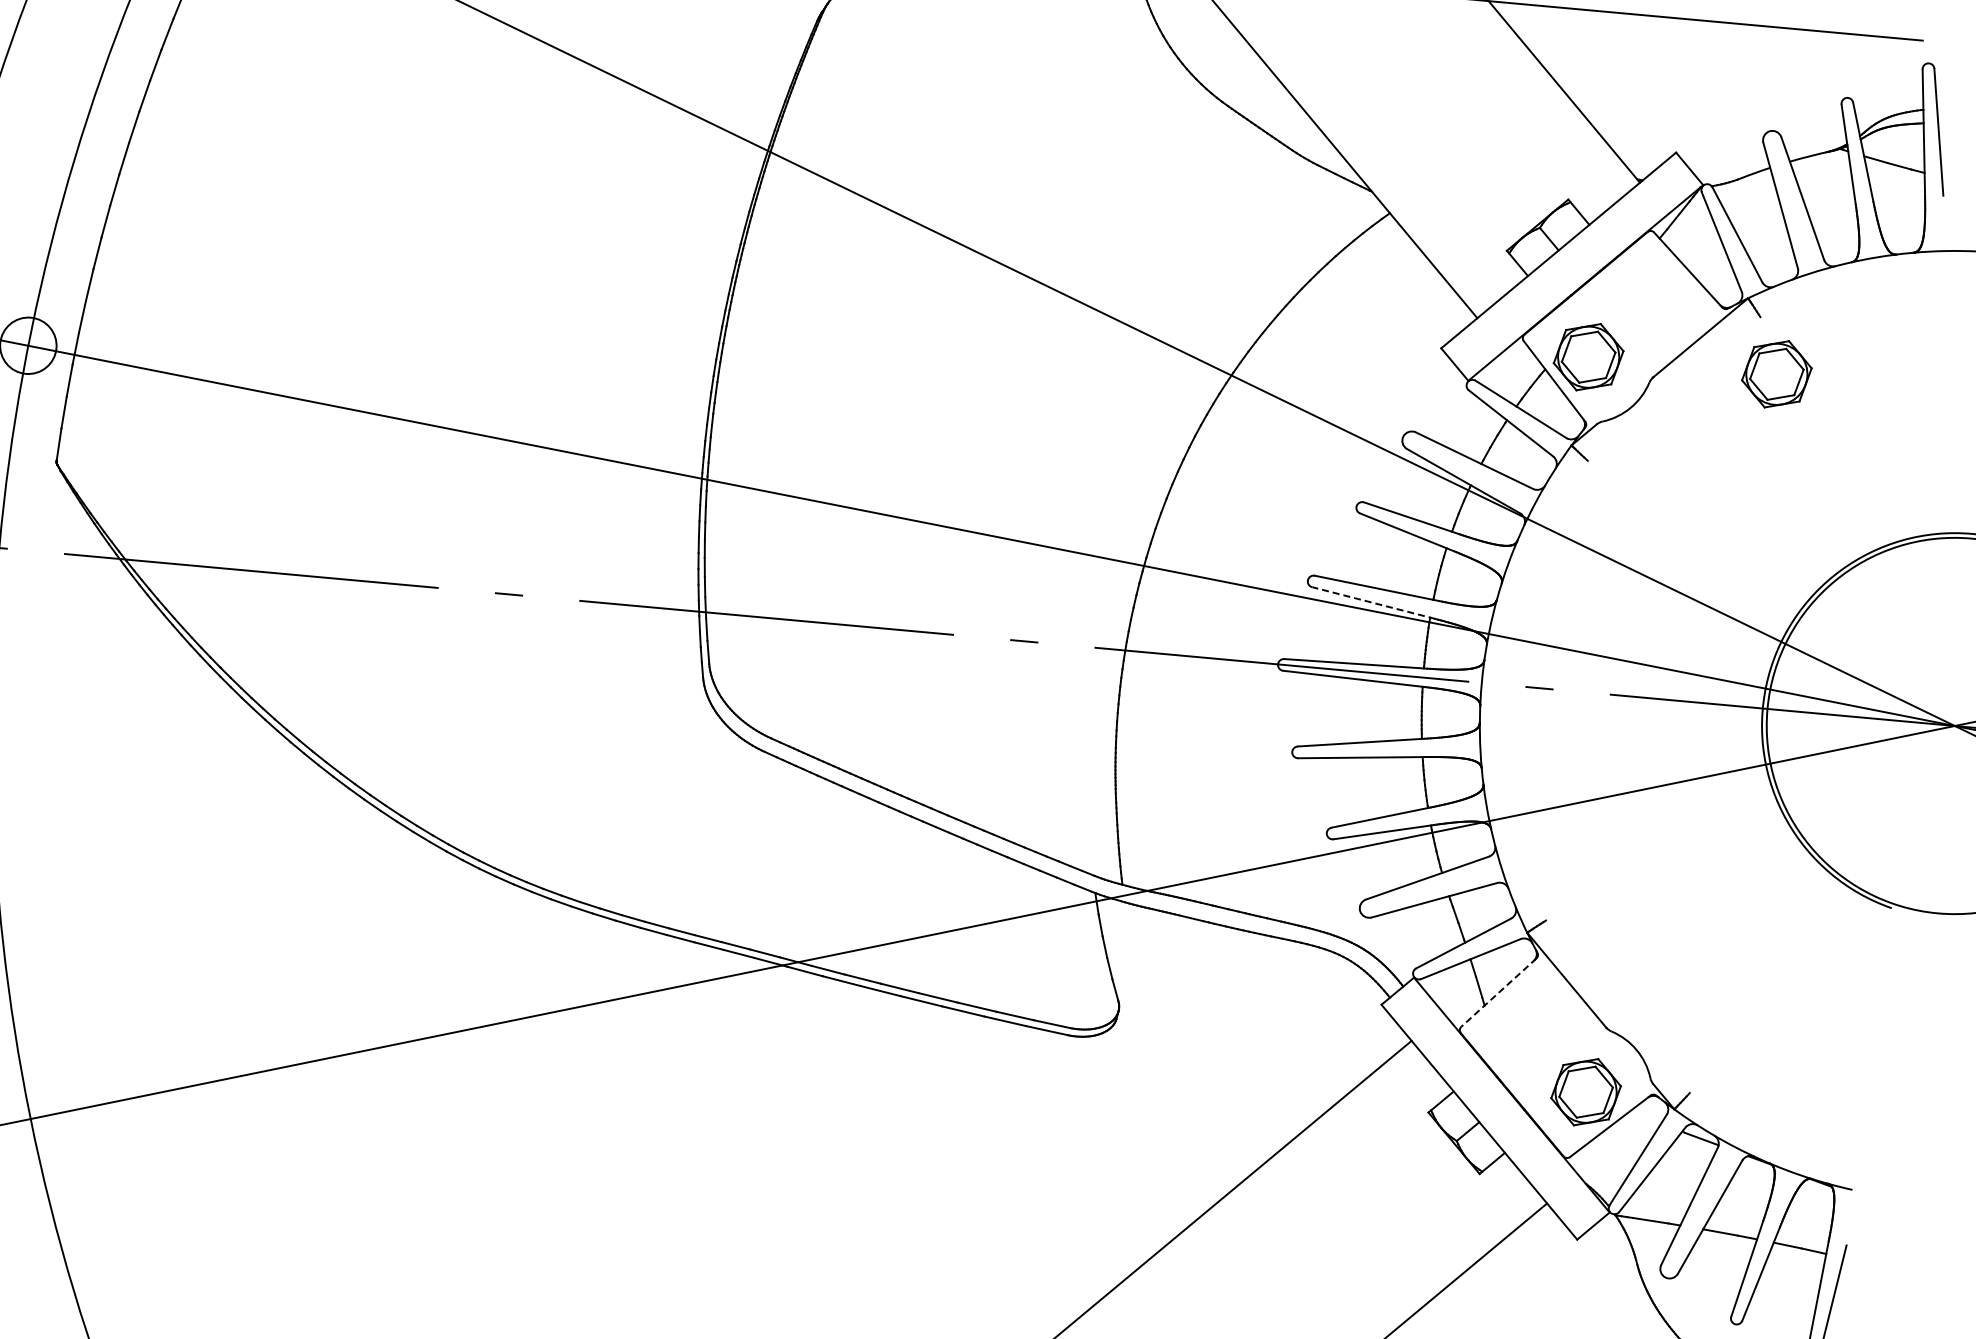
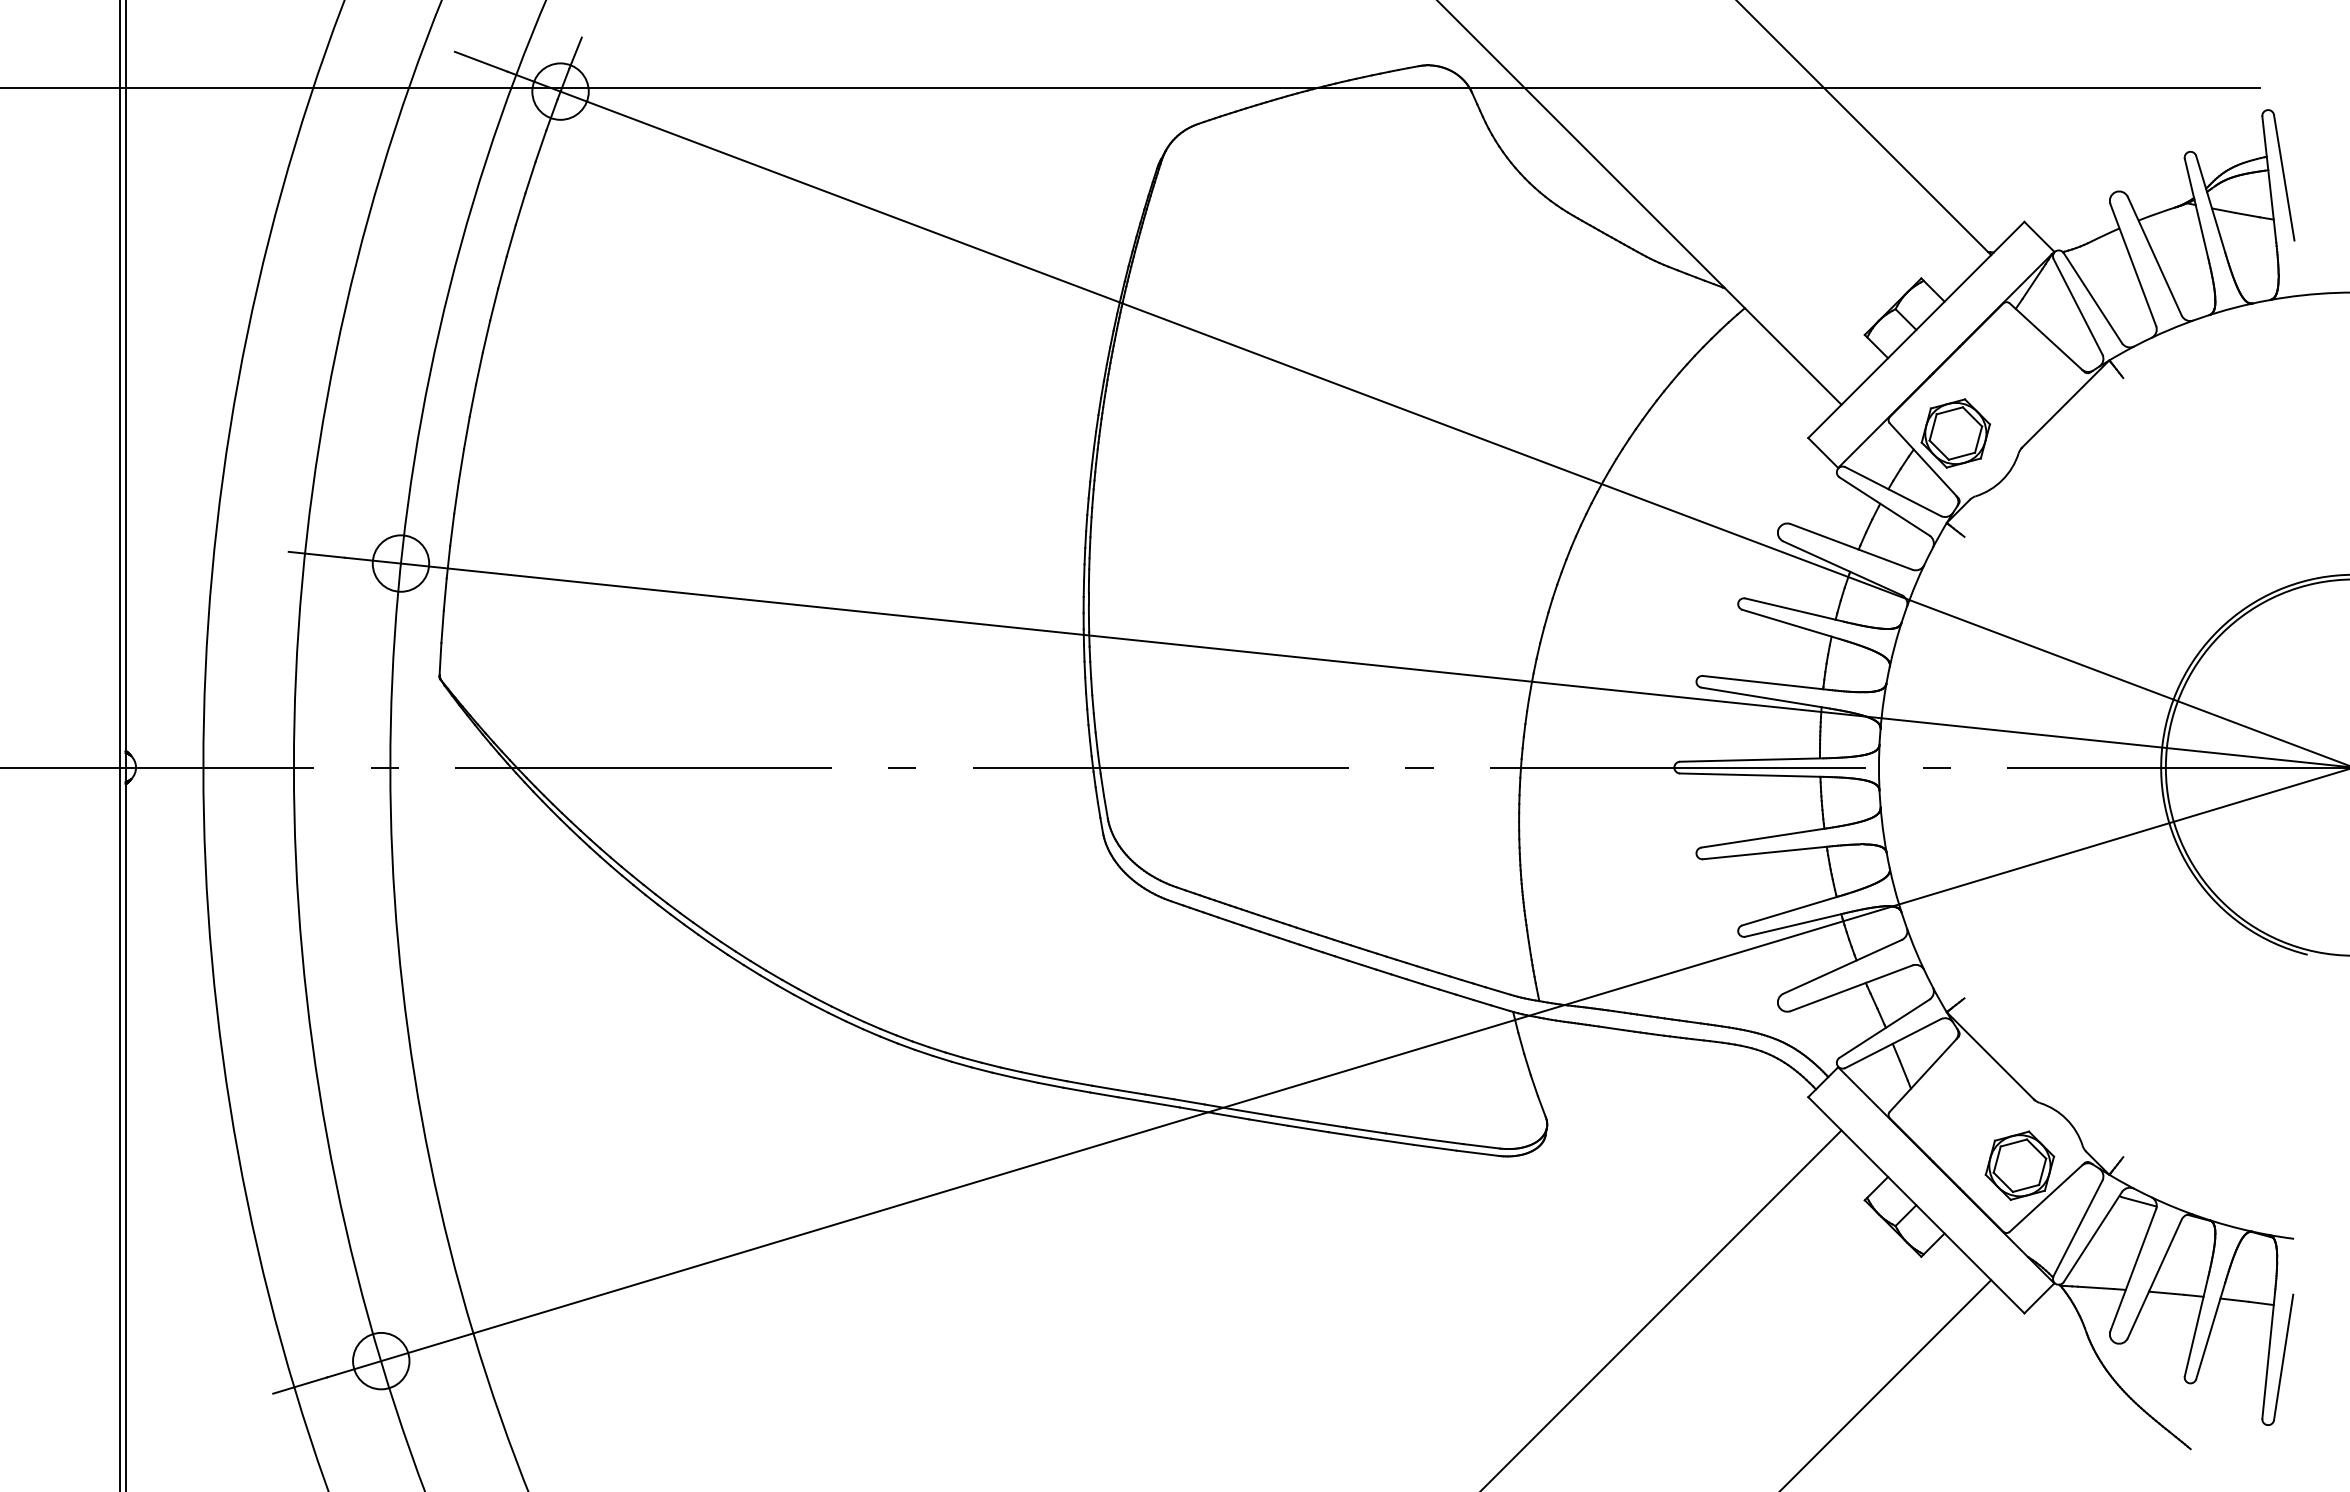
part: (1776, 374) -> (2144, 433), removed
line: (1373, 602) -> (1763, 697), dashed -> solid
line: (1499, 992) -> (1924, 1074), dashed -> solid

